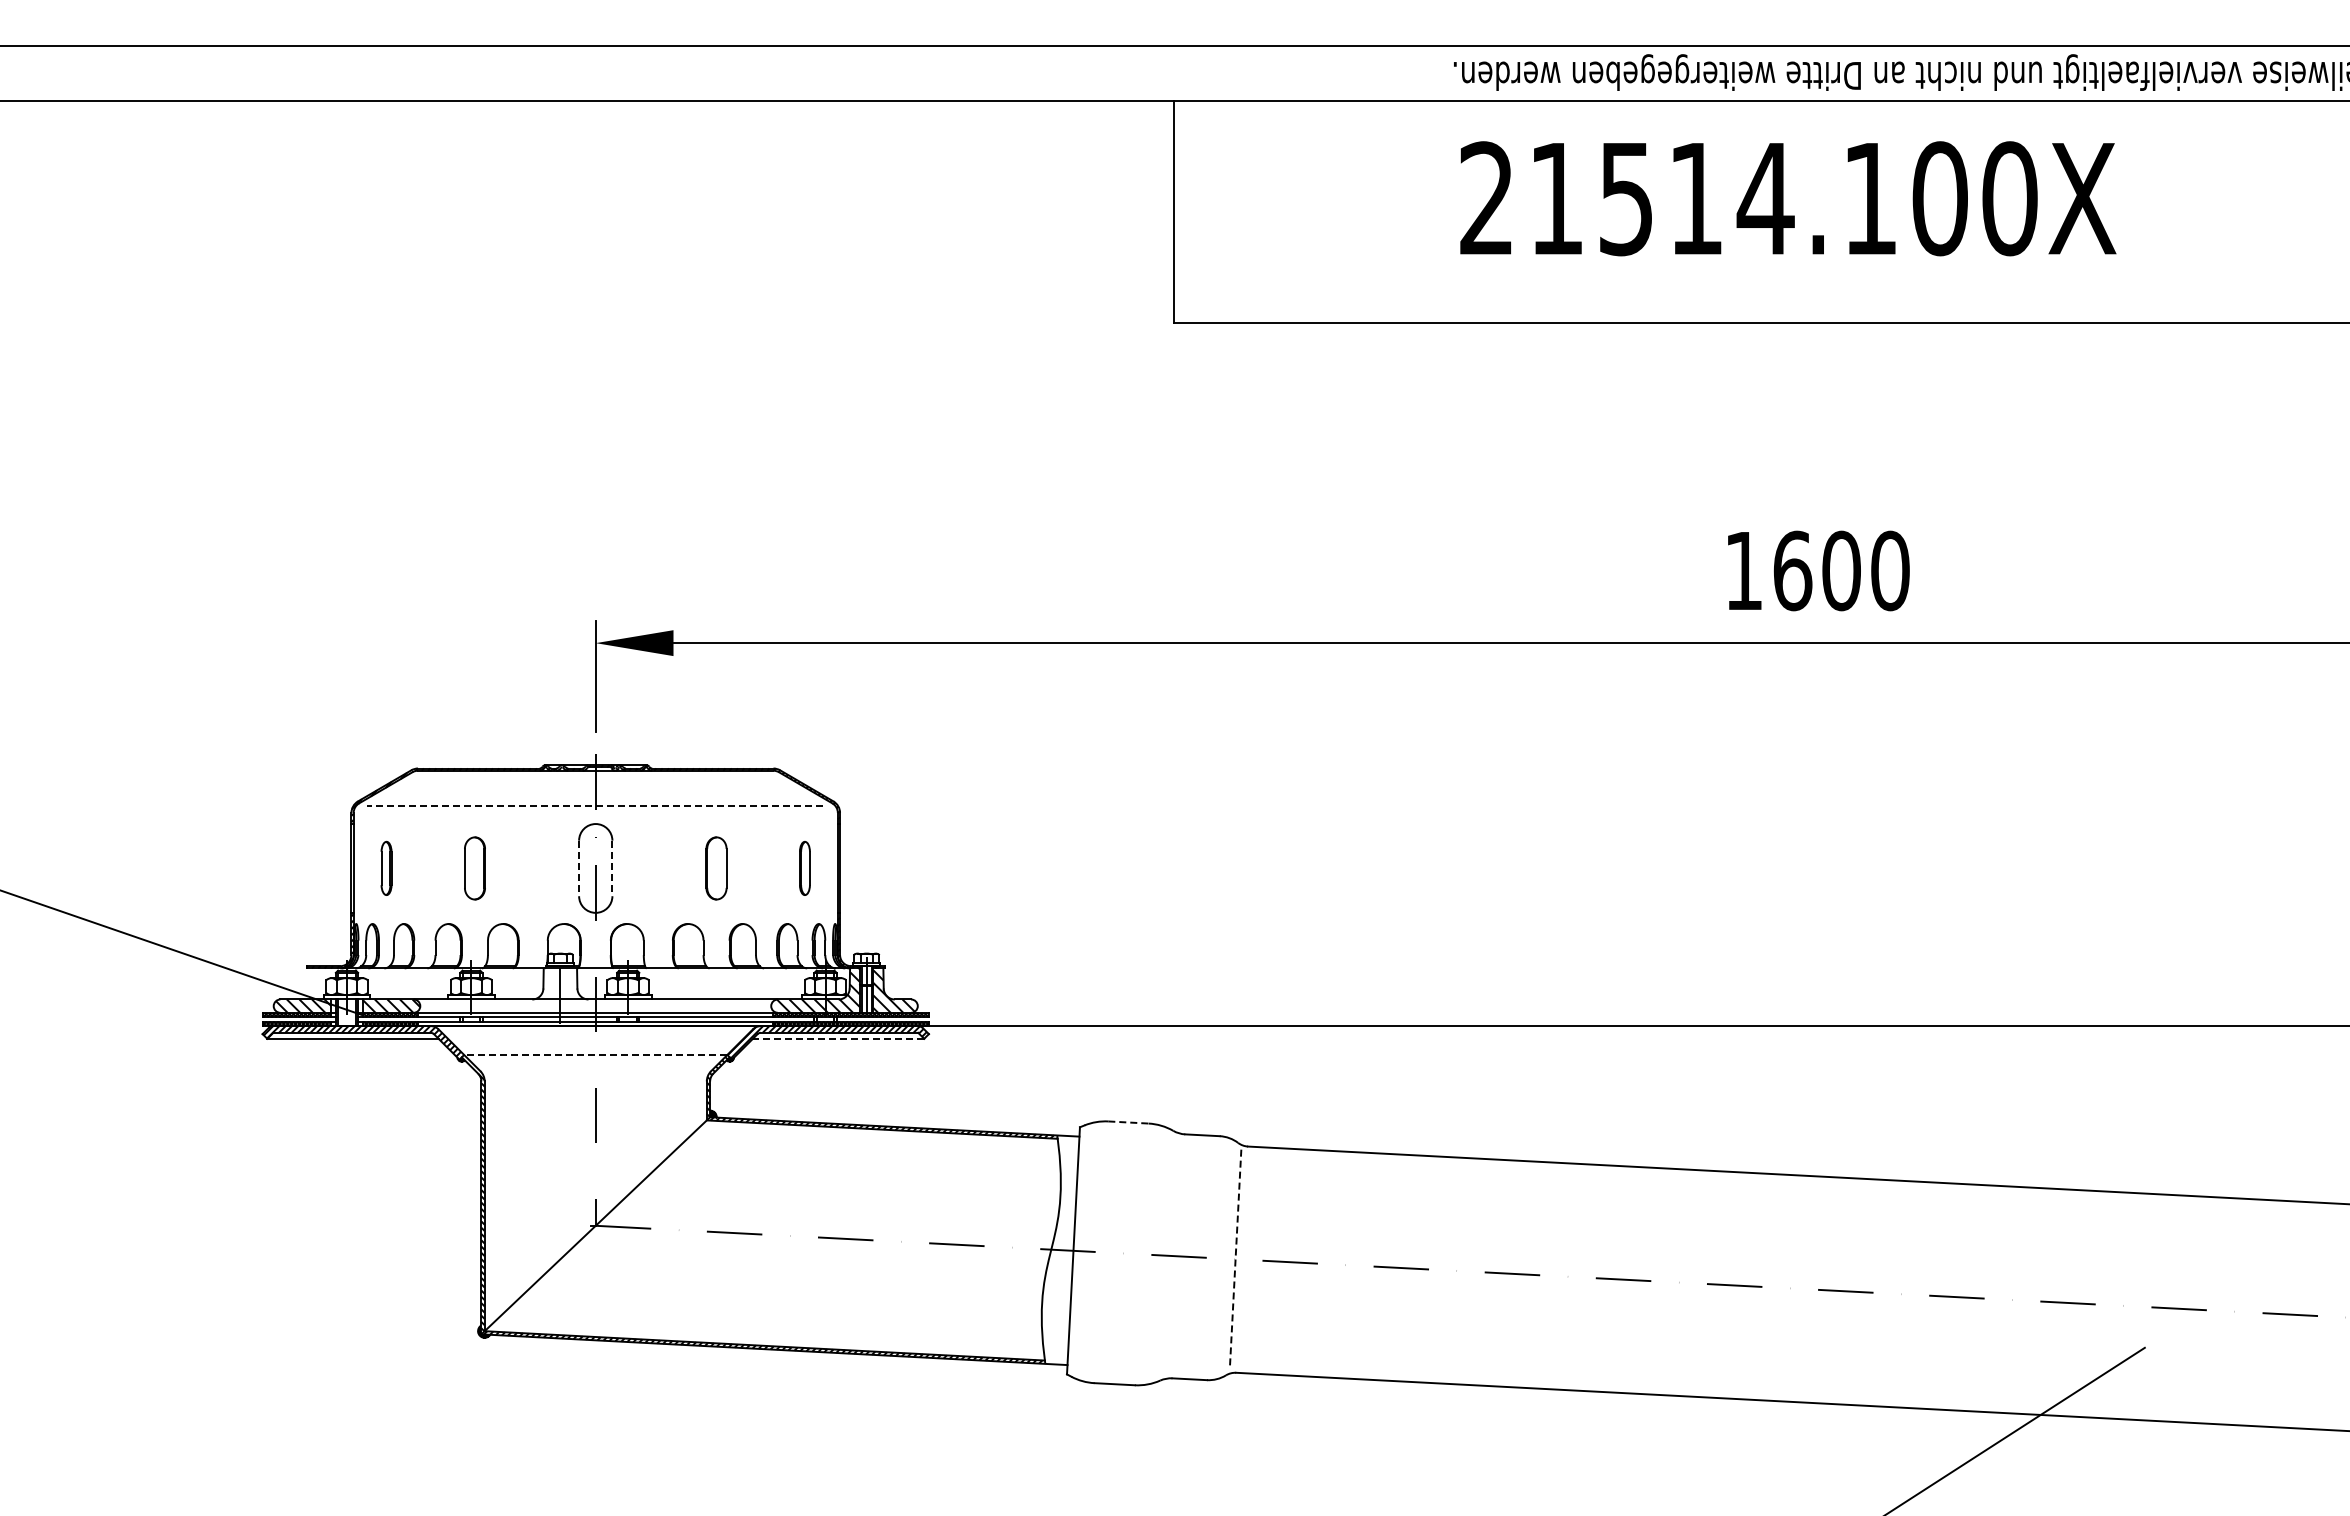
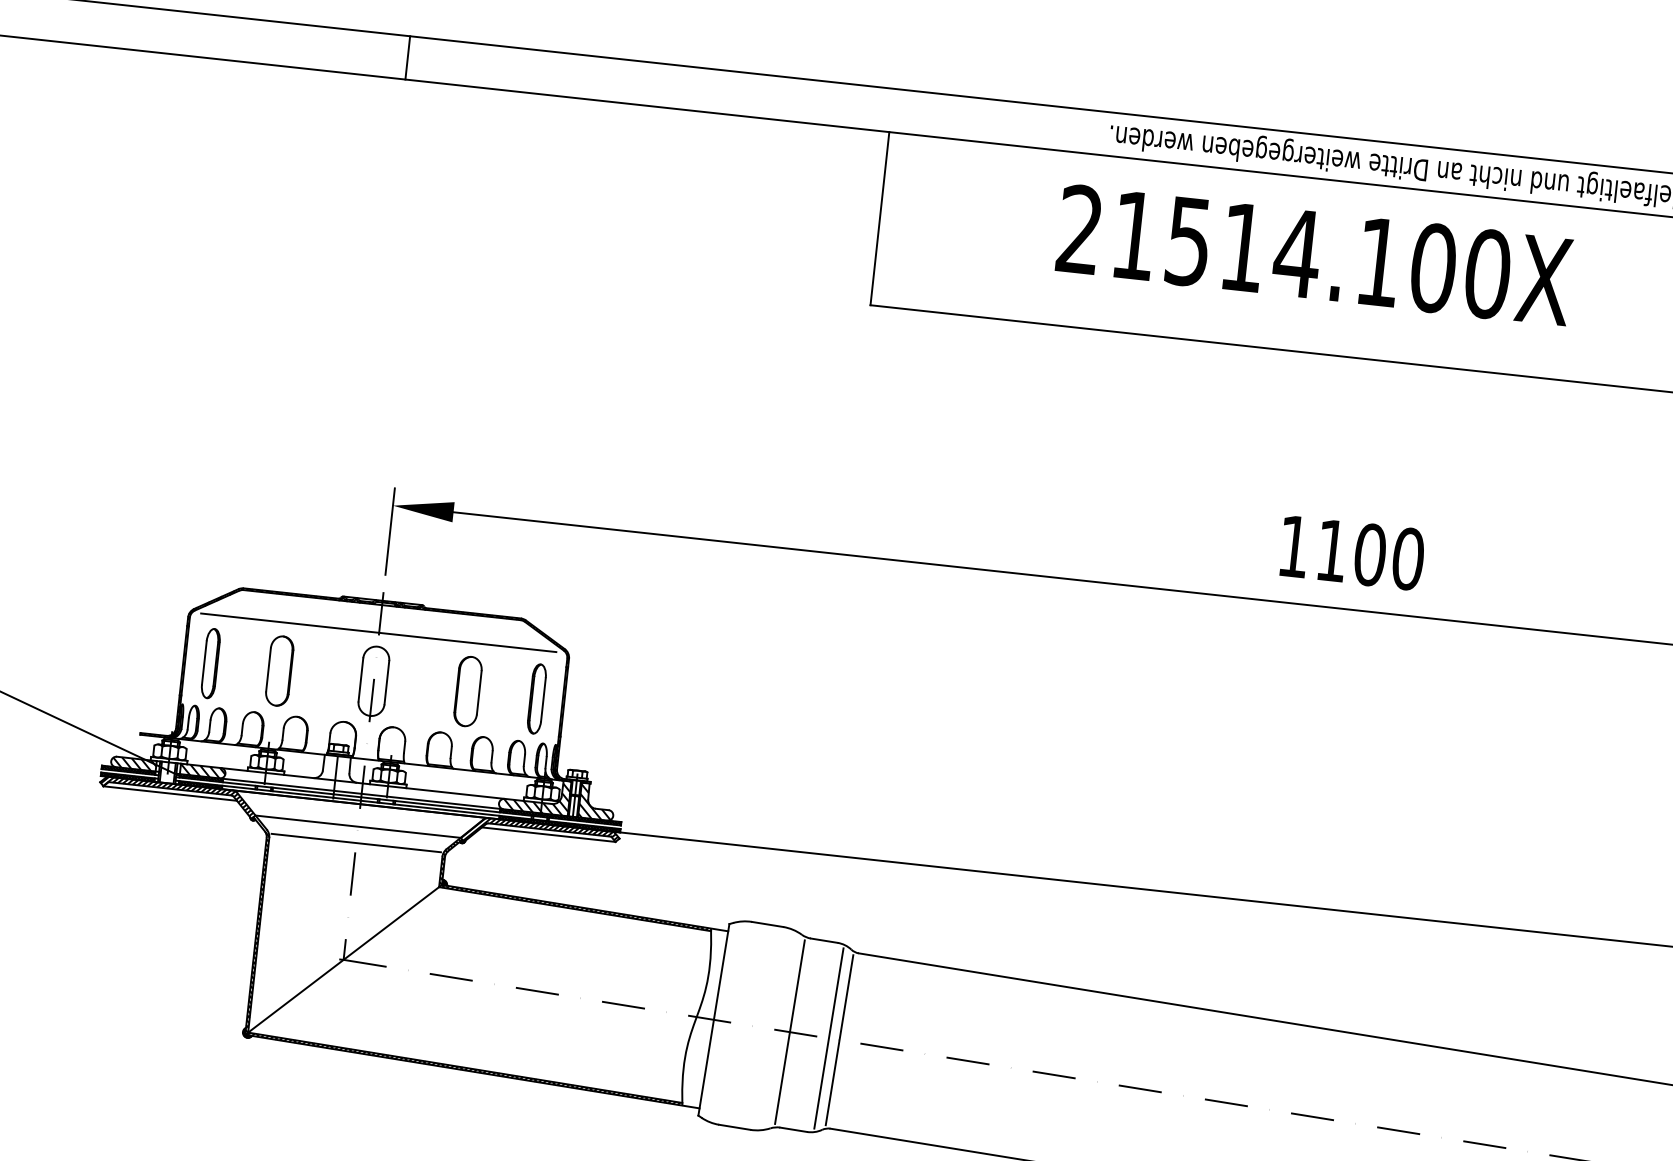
line: (552, 73) -> (407, 57), added
text: (1788, 198) -> (1315, 255), moved
text: (1792, 570) -> (1332, 550), 1600 -> 1100
line: (595, 806) -> (378, 633), dashed -> solid
part: (386, 868) -> (210, 663), size x1.67
part: (474, 868) -> (279, 671), size x1.43
line: (579, 868) -> (361, 679), dashed -> solid
line: (612, 868) -> (386, 682), dashed -> solid
part: (716, 868) -> (468, 691), size x1.43
part: (804, 868) -> (536, 699), size x1.67
line: (838, 1038) -> (548, 834), dashed -> solid
line: (595, 1054) -> (357, 826), dashed -> solid
line: (595, 1075) -> (356, 842), added
line: (1128, 1122) -> (767, 924), dashed -> solid
line: (1171, 1255) -> (789, 1031), added
line: (1221, 1258) -> (828, 1038), added
line: (1235, 1259) -> (839, 1040), dashed -> solid

